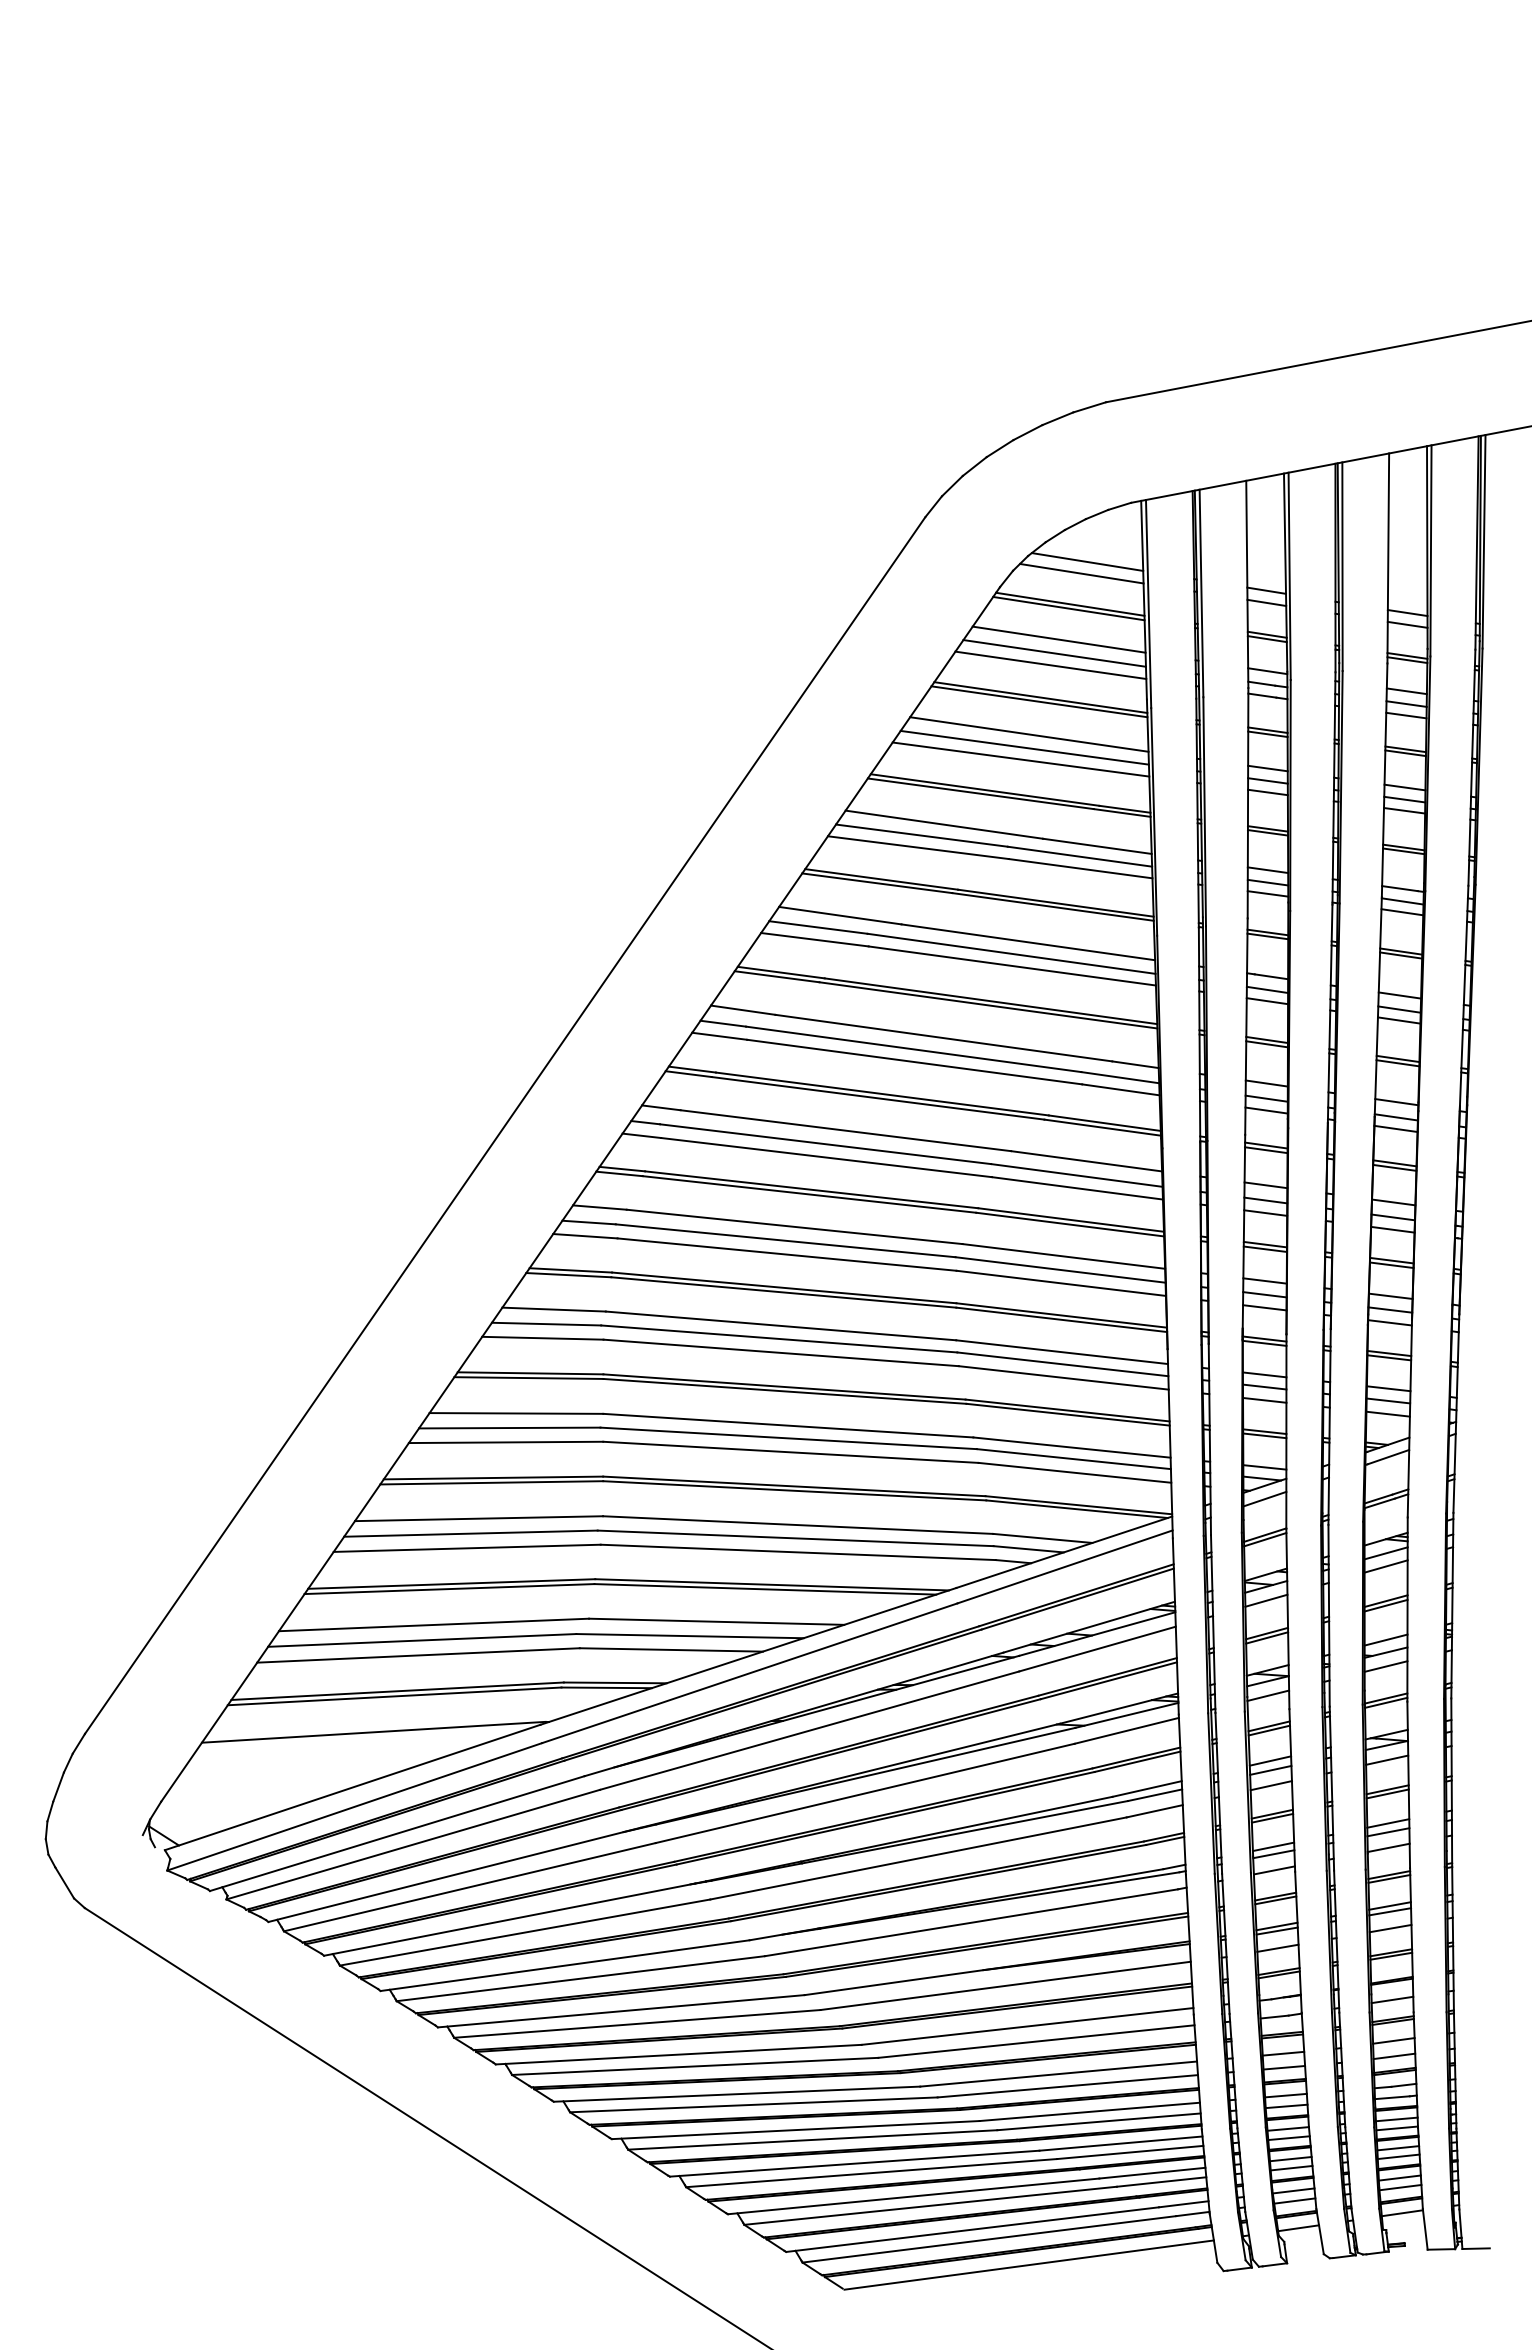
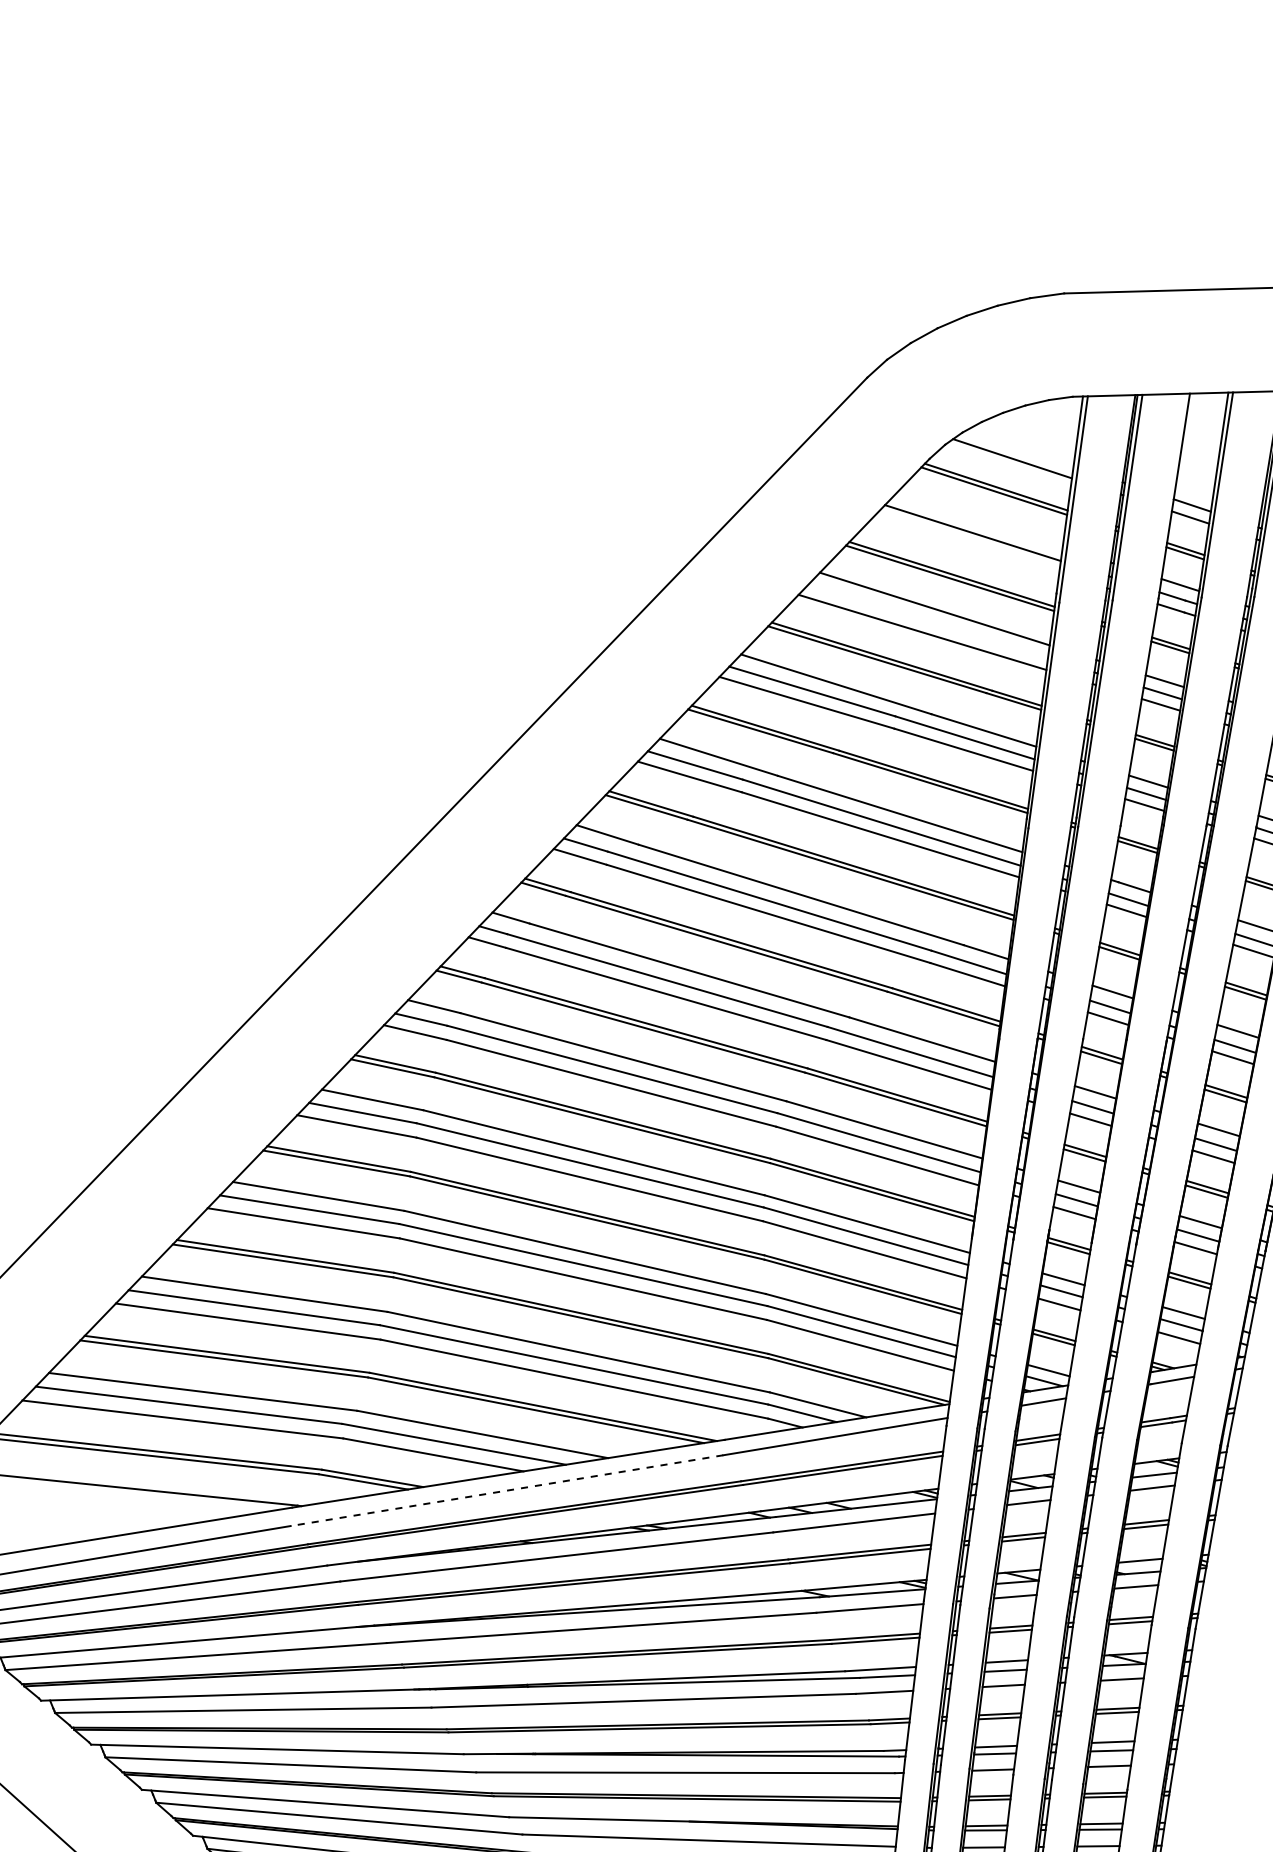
line: (1087, 561) -> (1020, 447), removed
line: (1058, 639) -> (978, 519), removed
line: (1050, 665) -> (966, 544), removed
line: (1024, 747) -> (927, 621), removed
line: (749, 1673) -> (506, 1490), solid -> dashed

